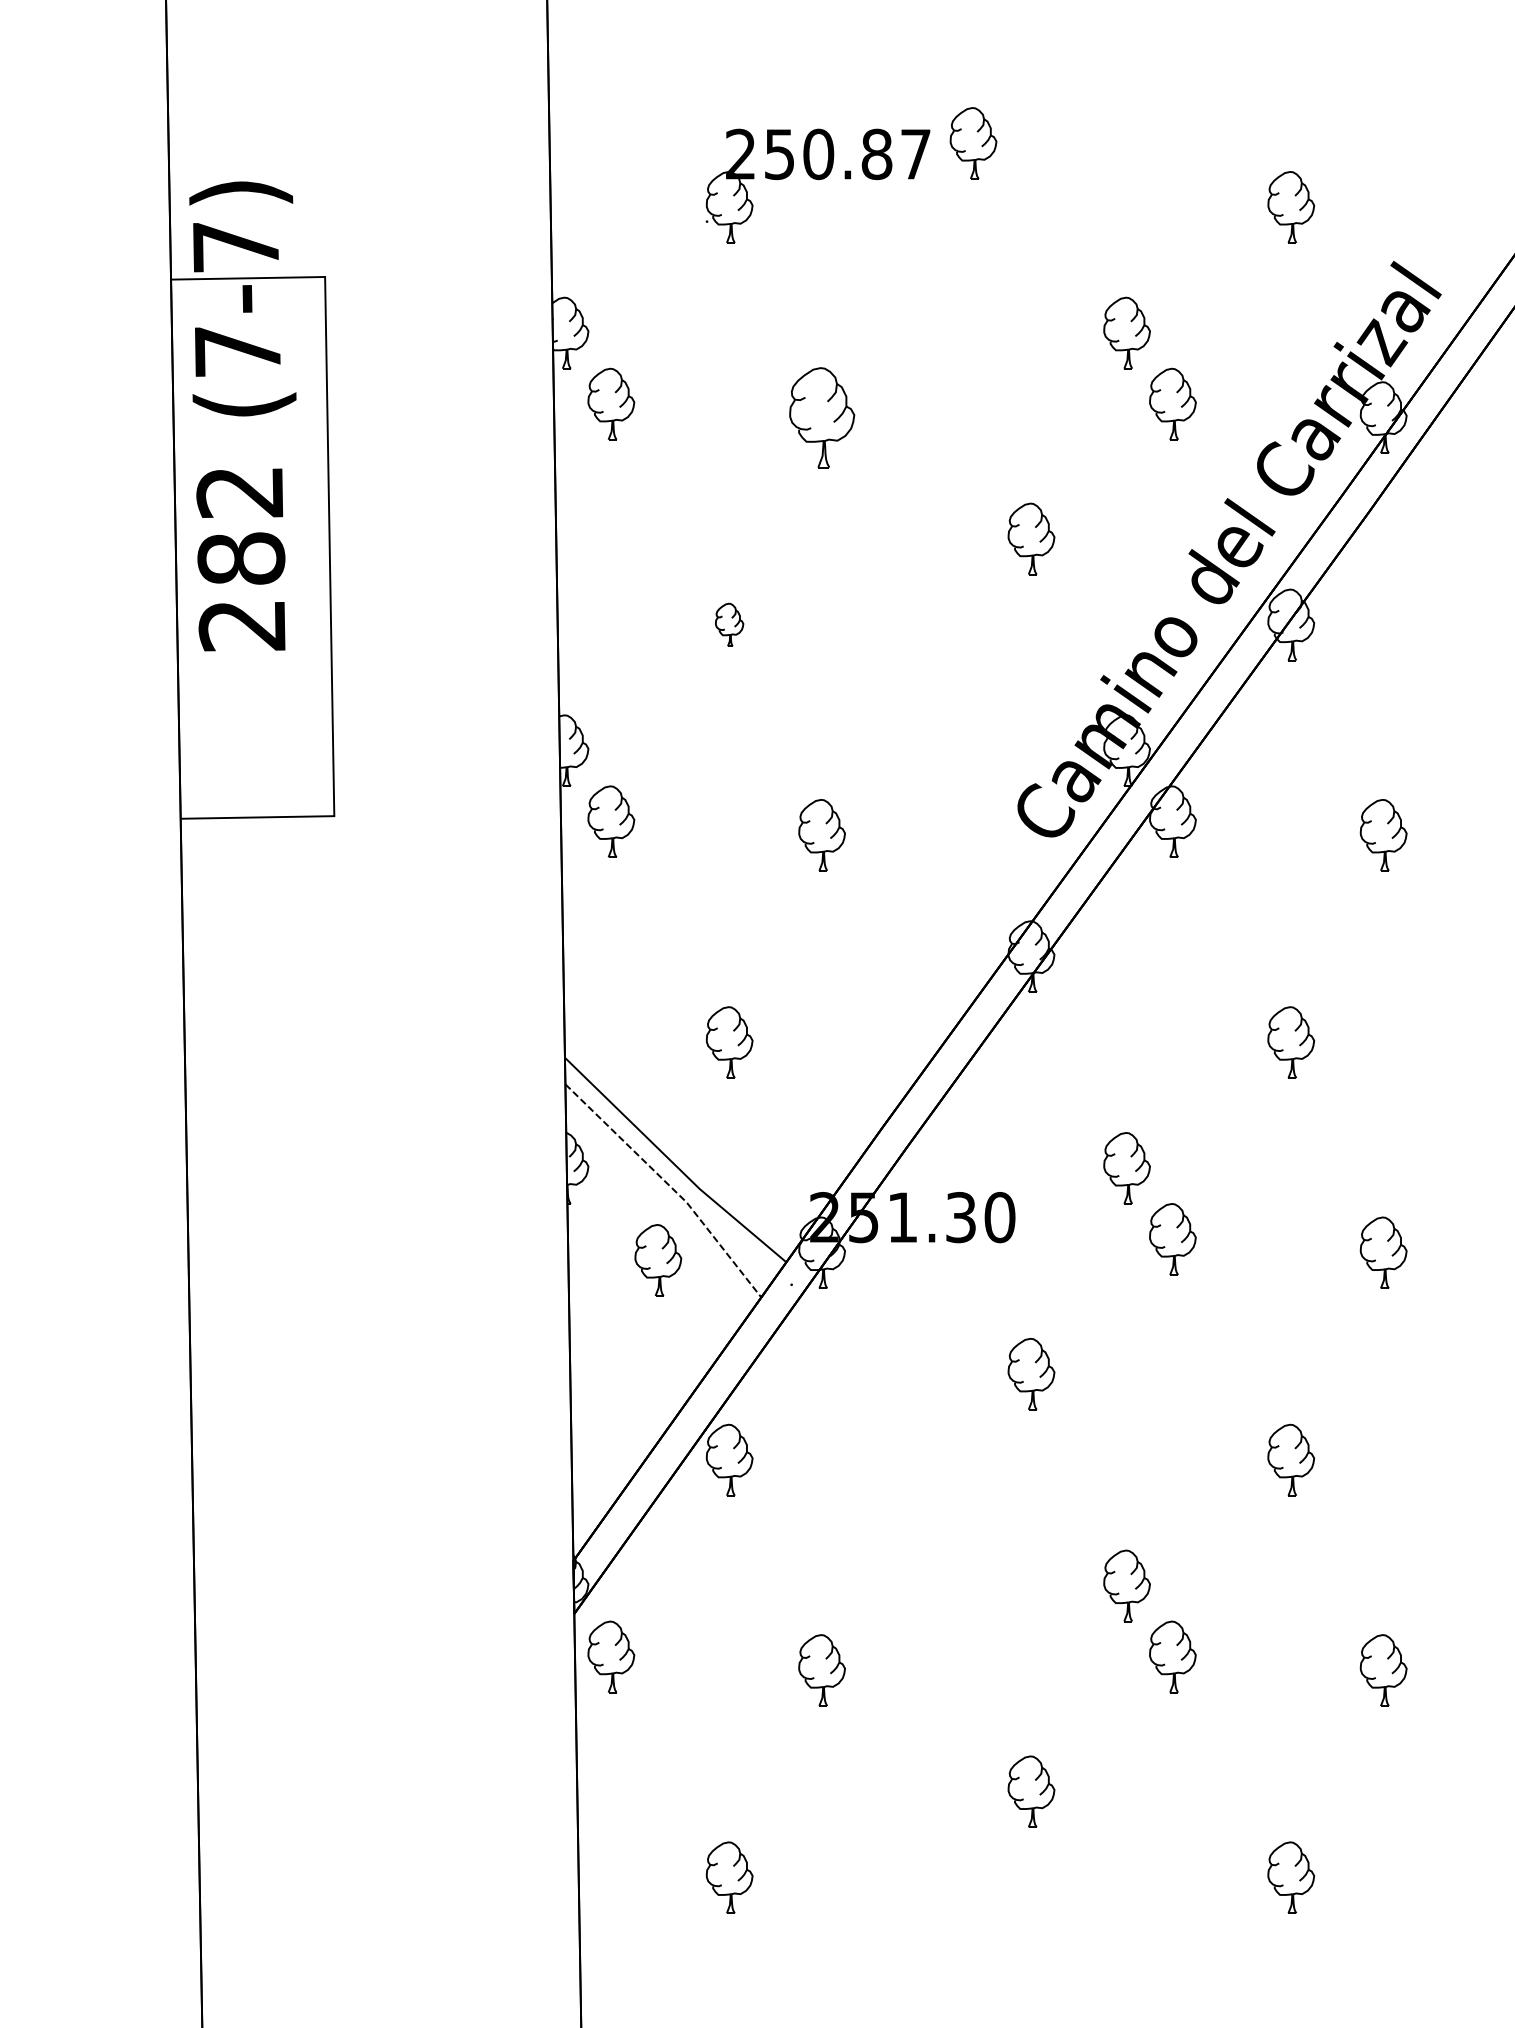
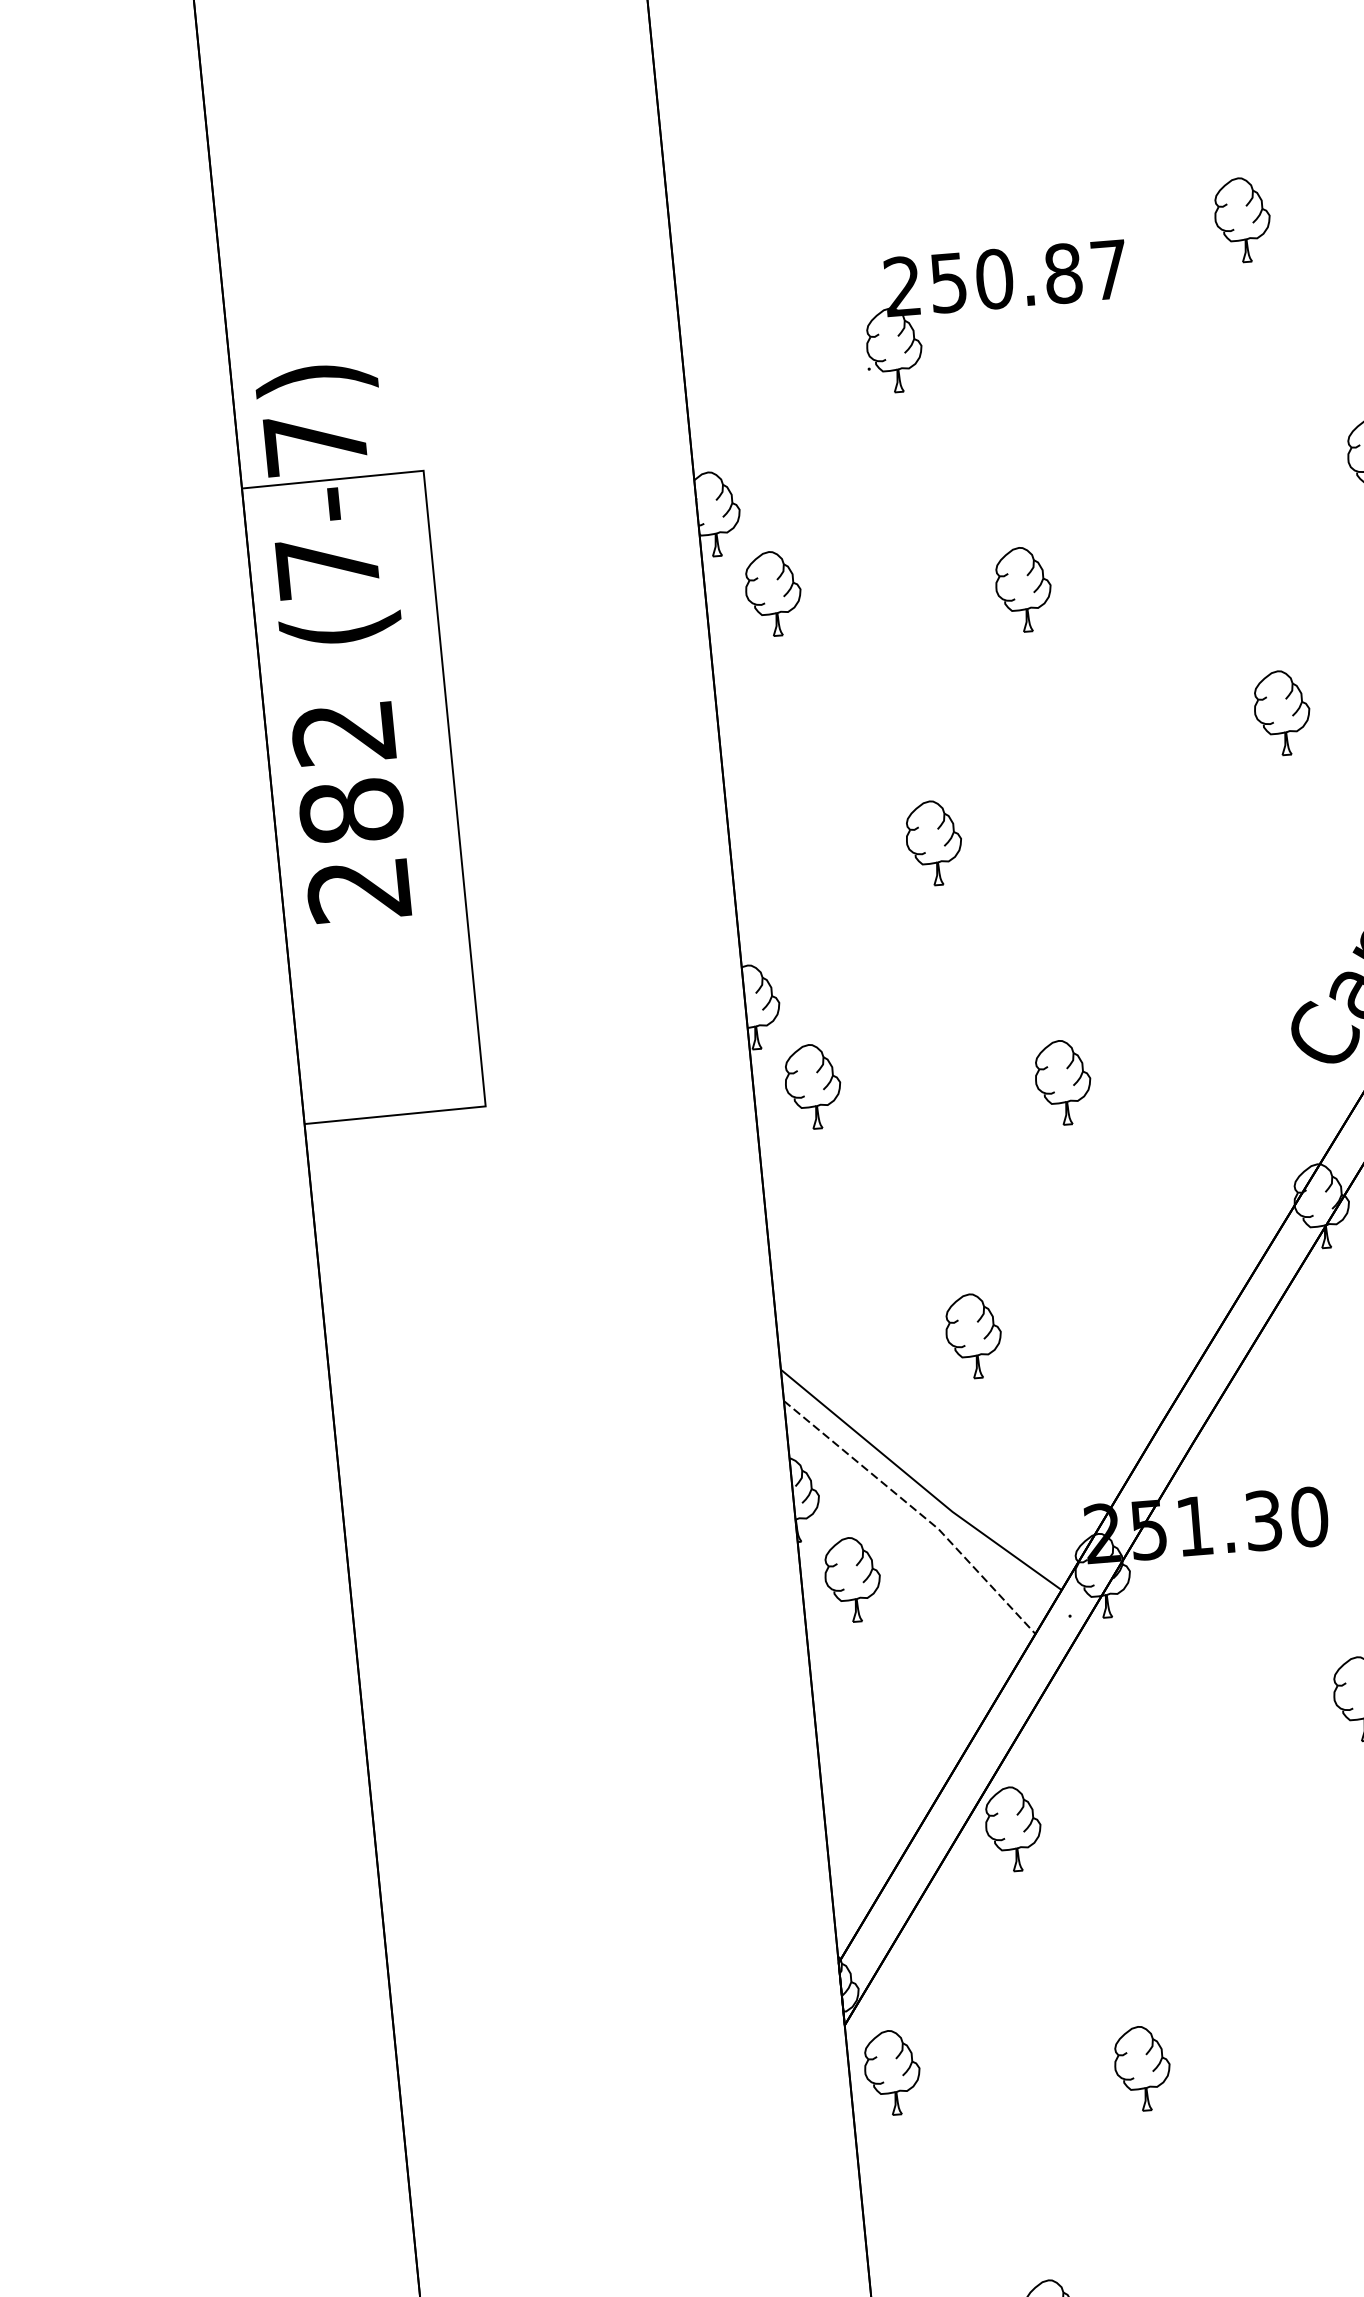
part: (973, 143) -> (1242, 220), moved
part: (821, 417) -> (1022, 589), size x0.71
part: (729, 624) -> (933, 842), size x1.67
part: (658, 1260) -> (853, 1579), moved

